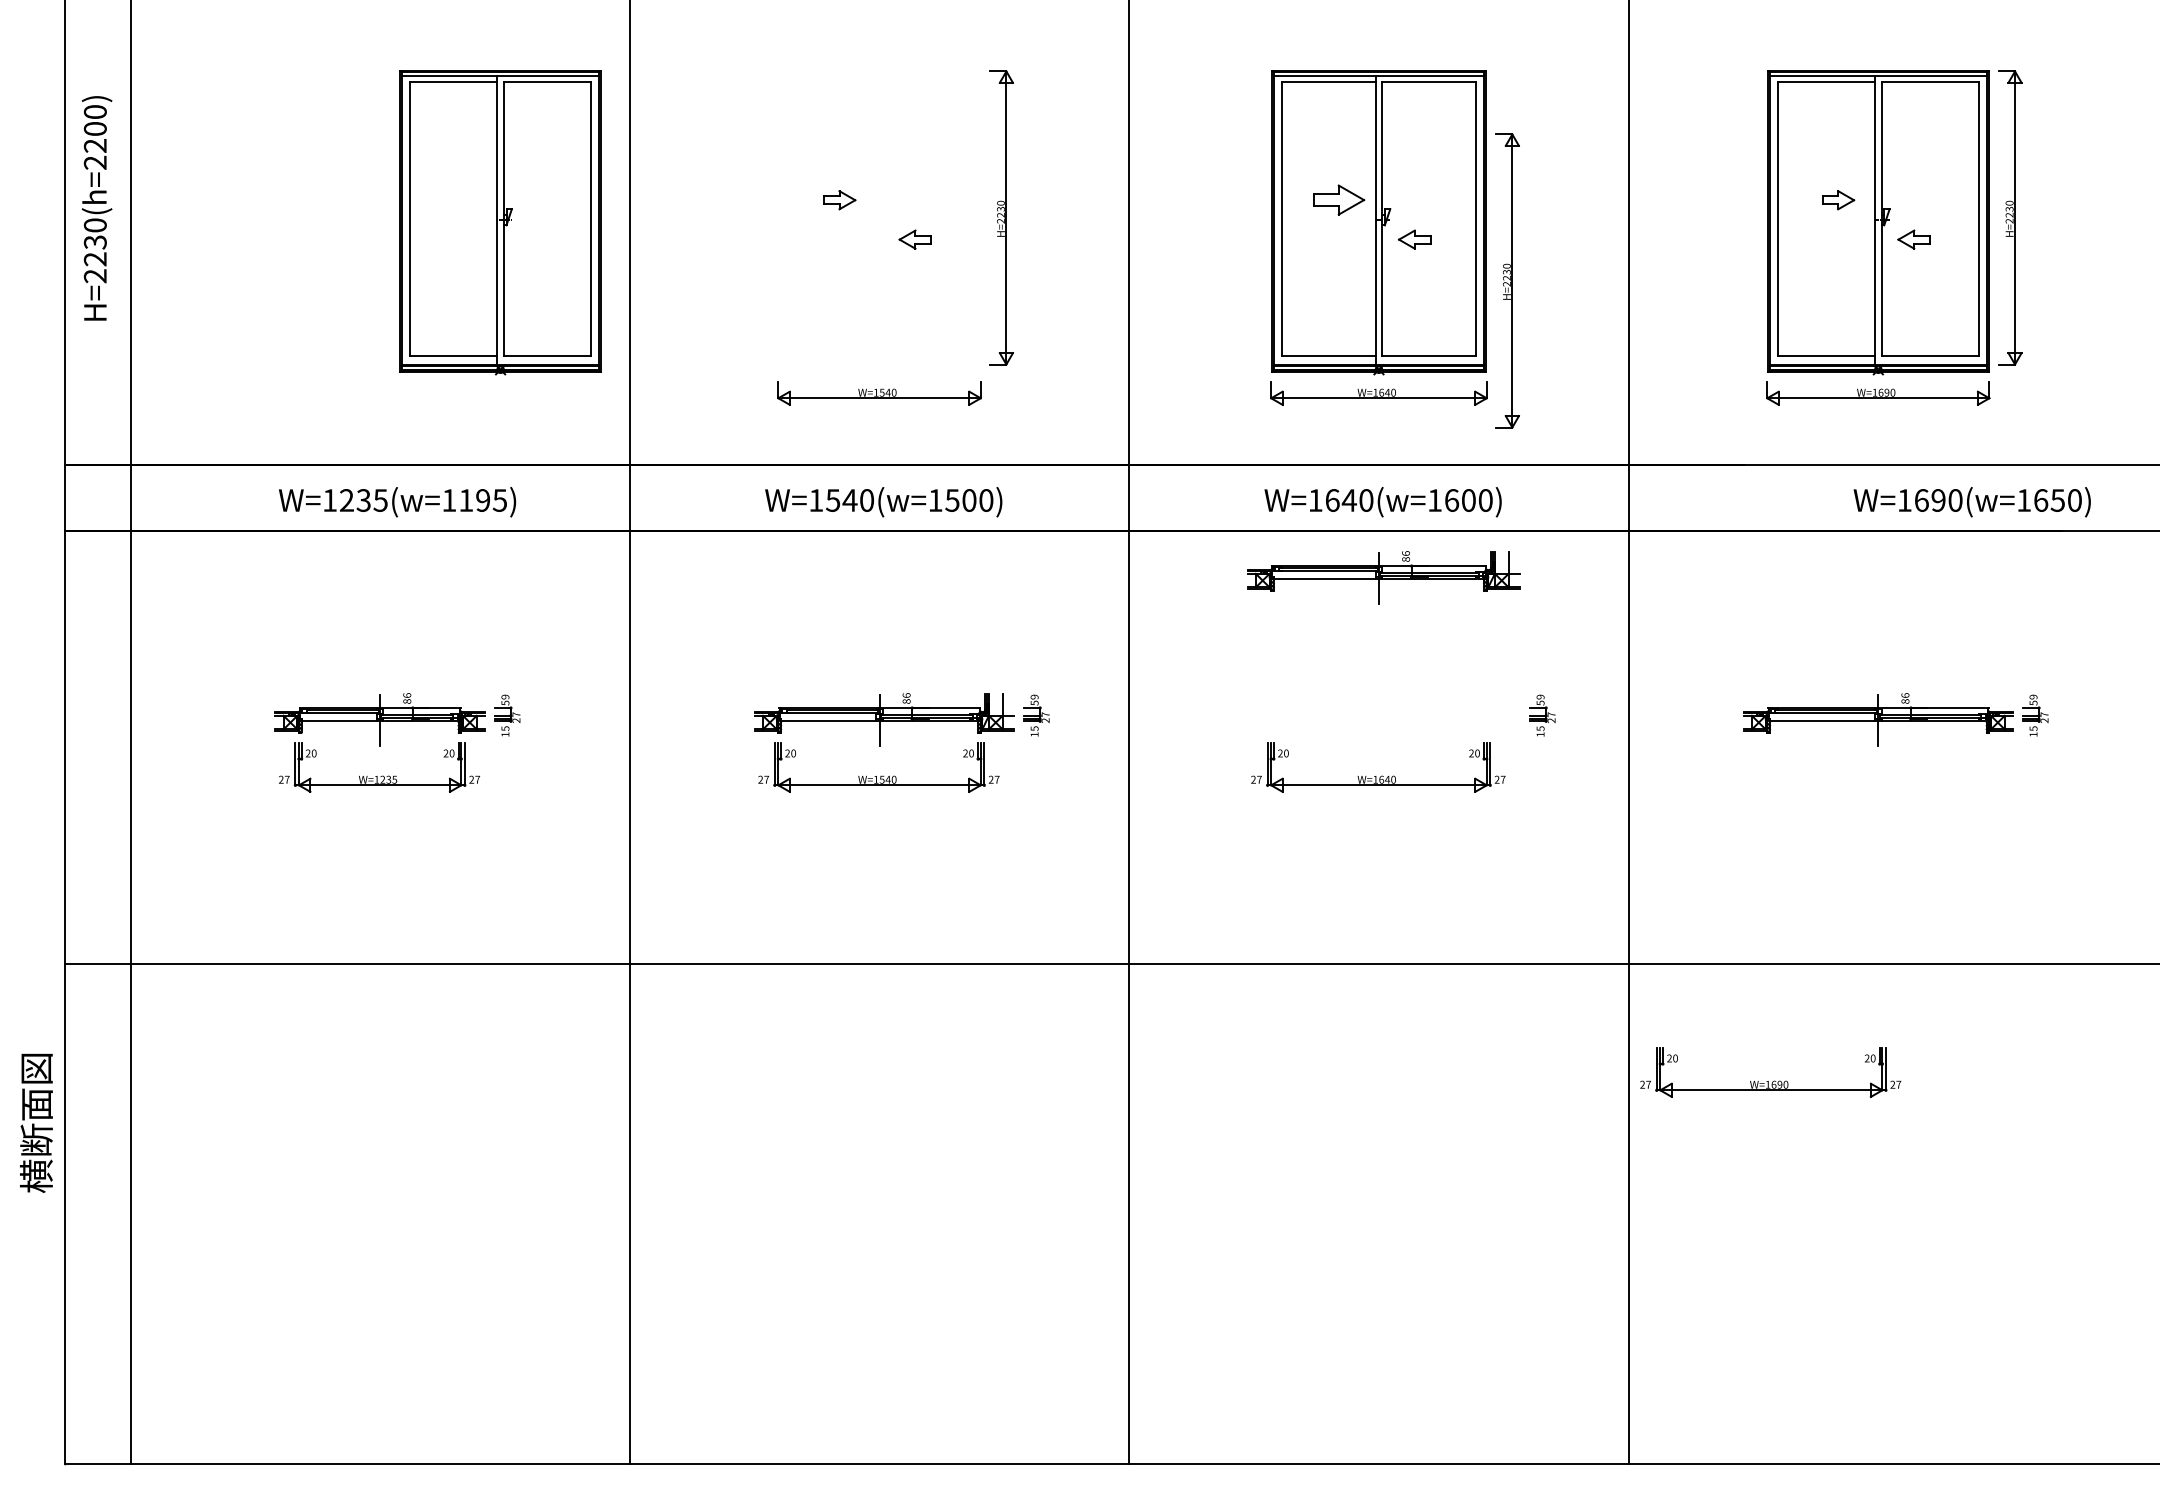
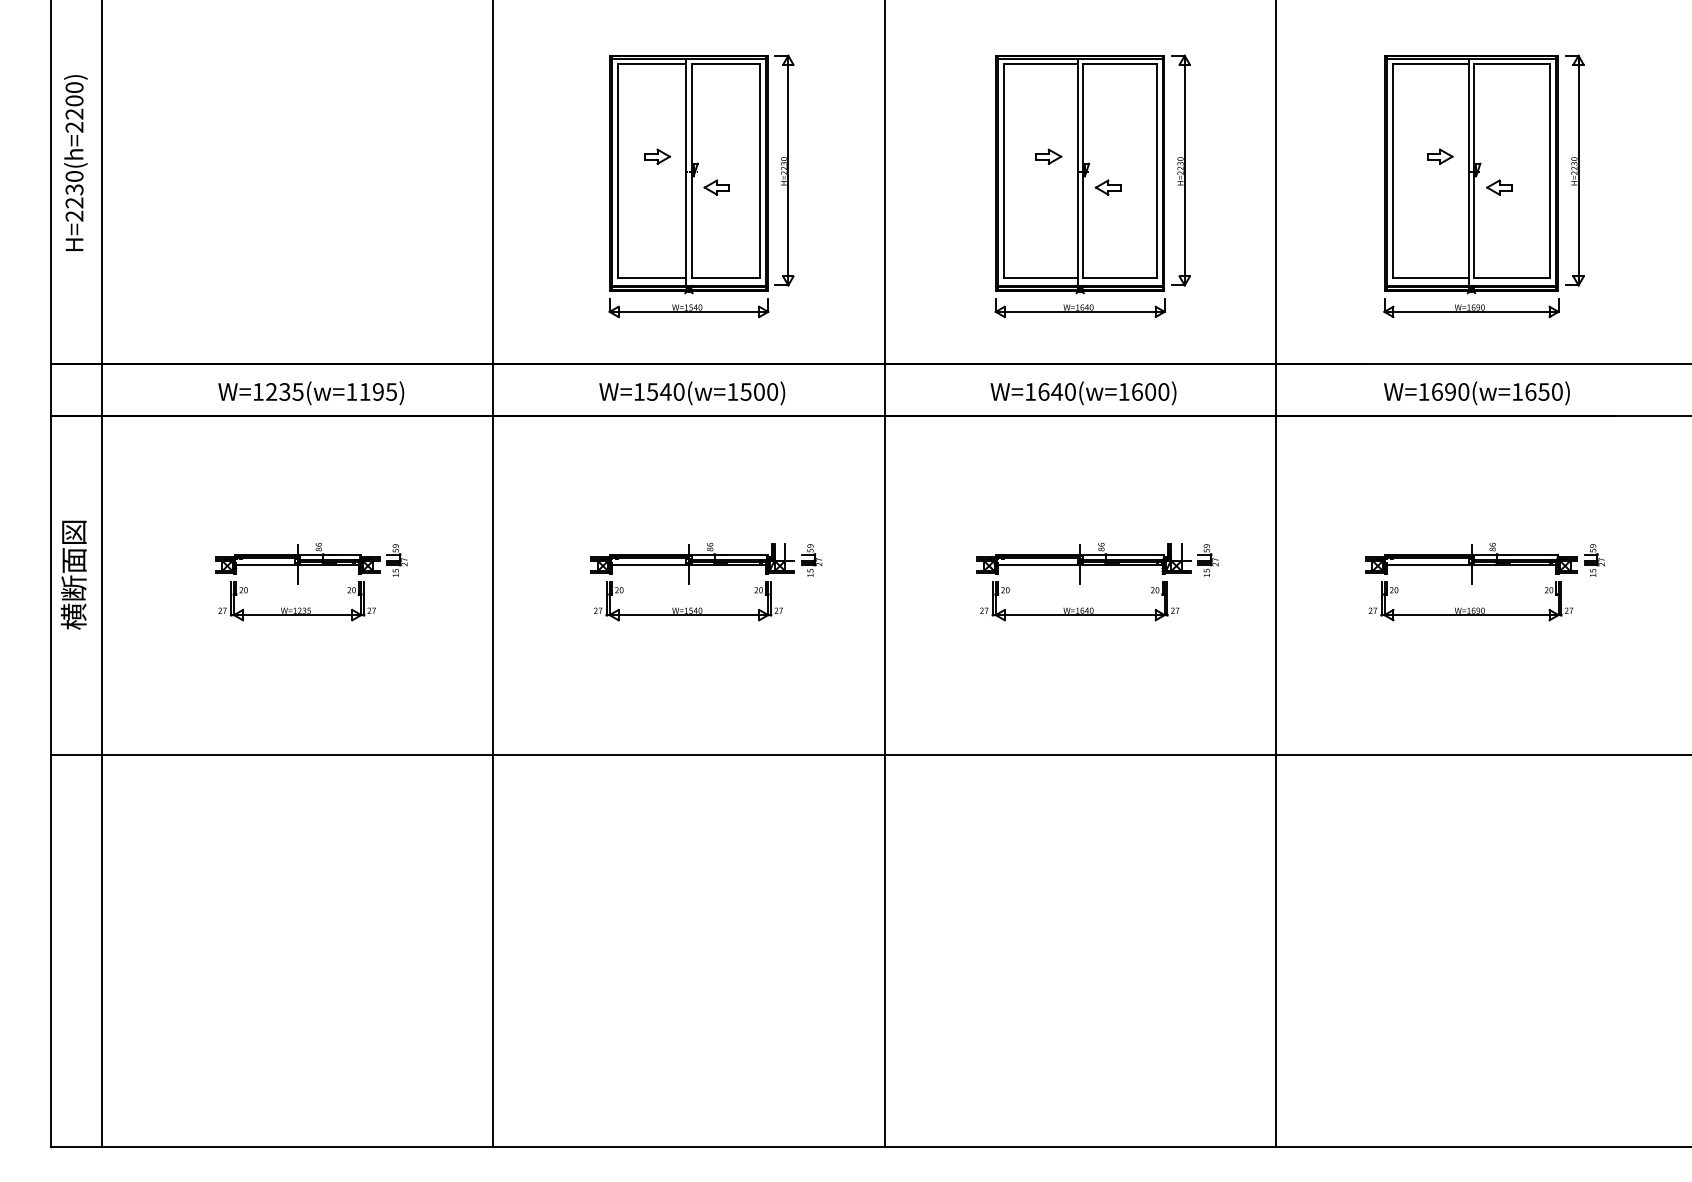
part: (1338, 200) -> (1048, 156), size x0.62
part: (500, 222) -> (688, 174), moved
part: (1507, 280) -> (1180, 170), moved
text: (1971, 502) -> (1476, 393), moved
part: (1383, 577) -> (1083, 563), moved
part: (1774, 1080) -> (1473, 607), moved
text: (36, 1122) -> (73, 574), moved

